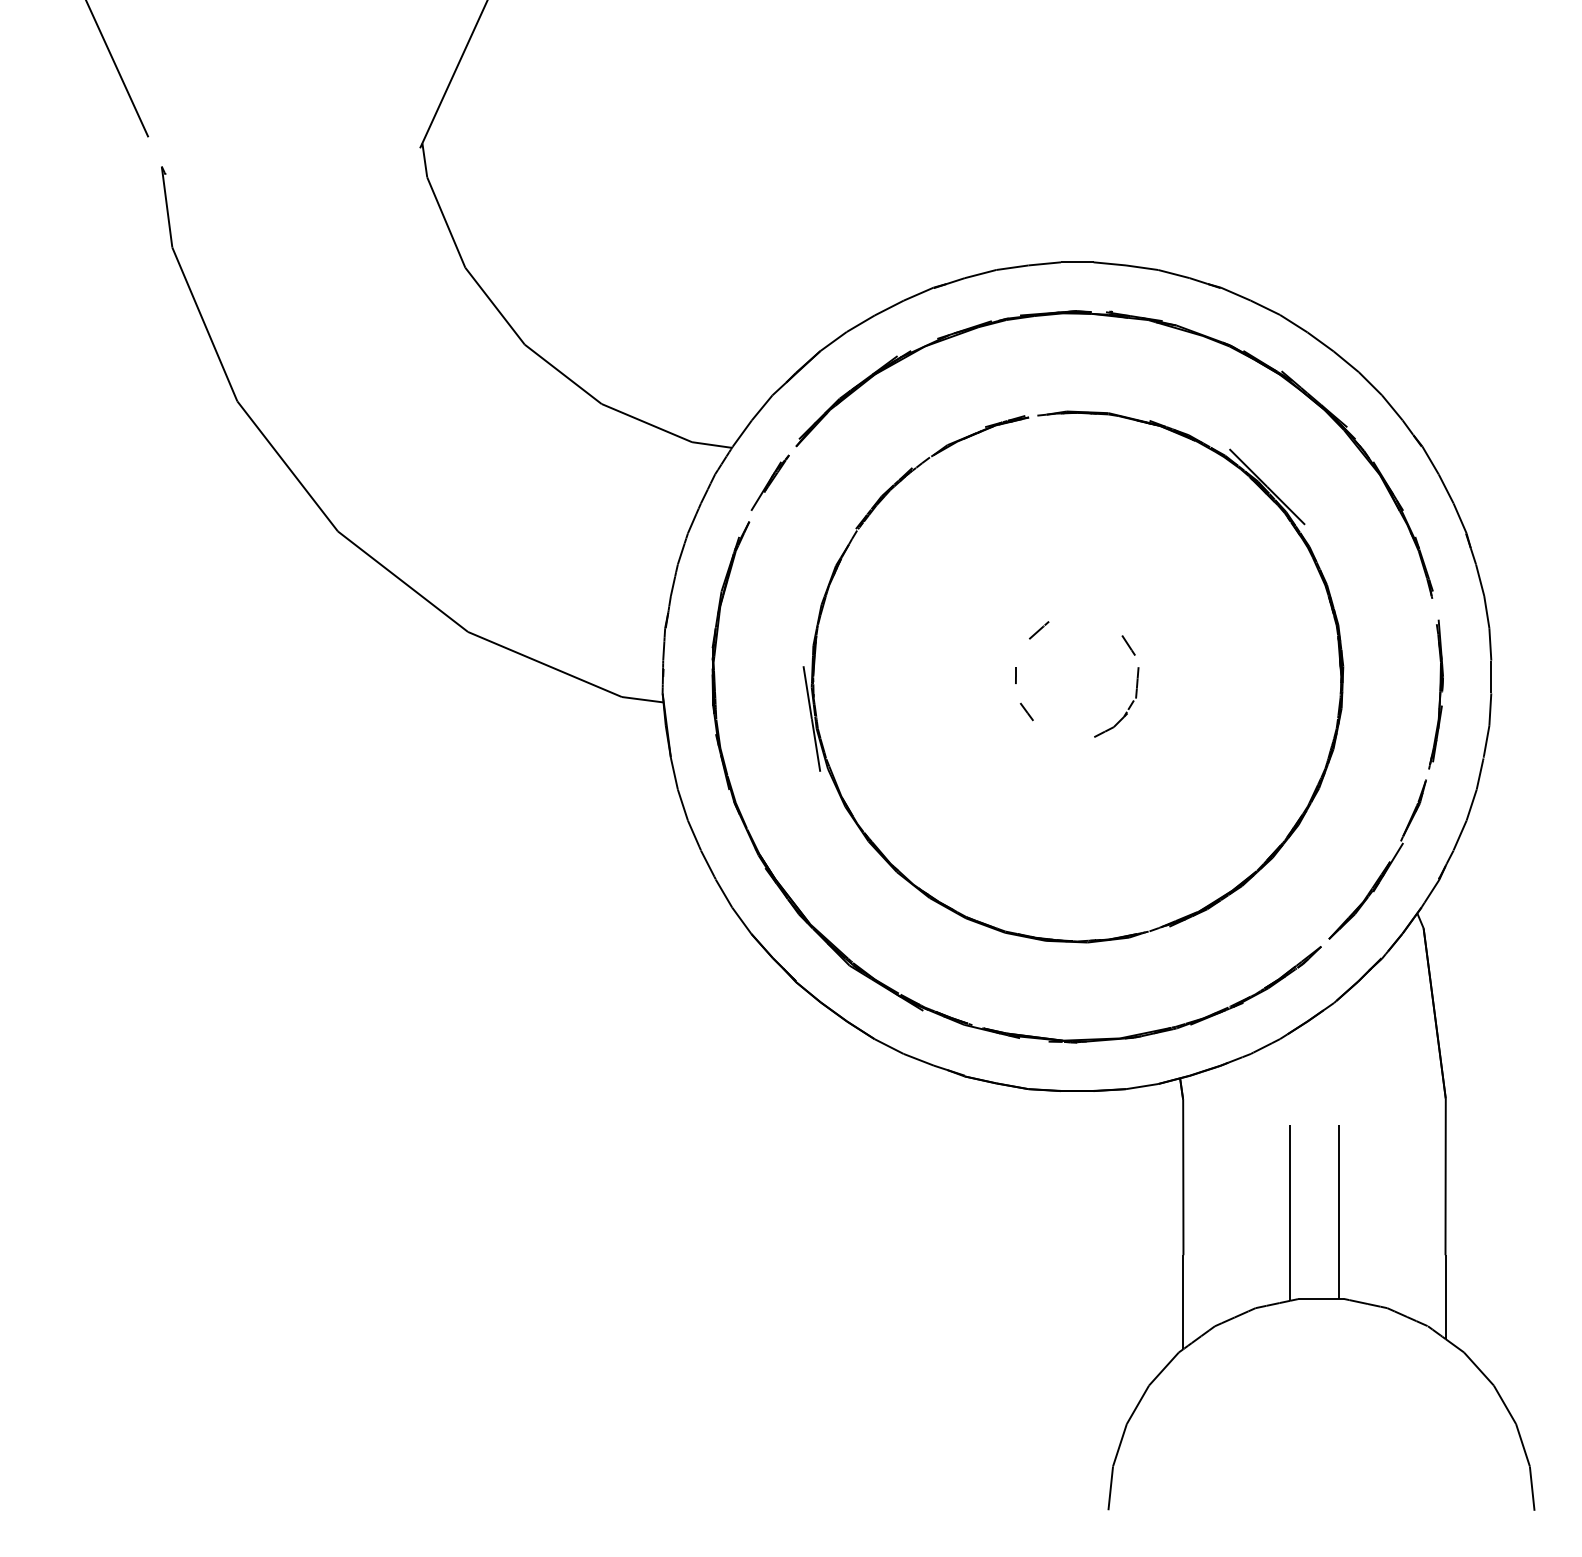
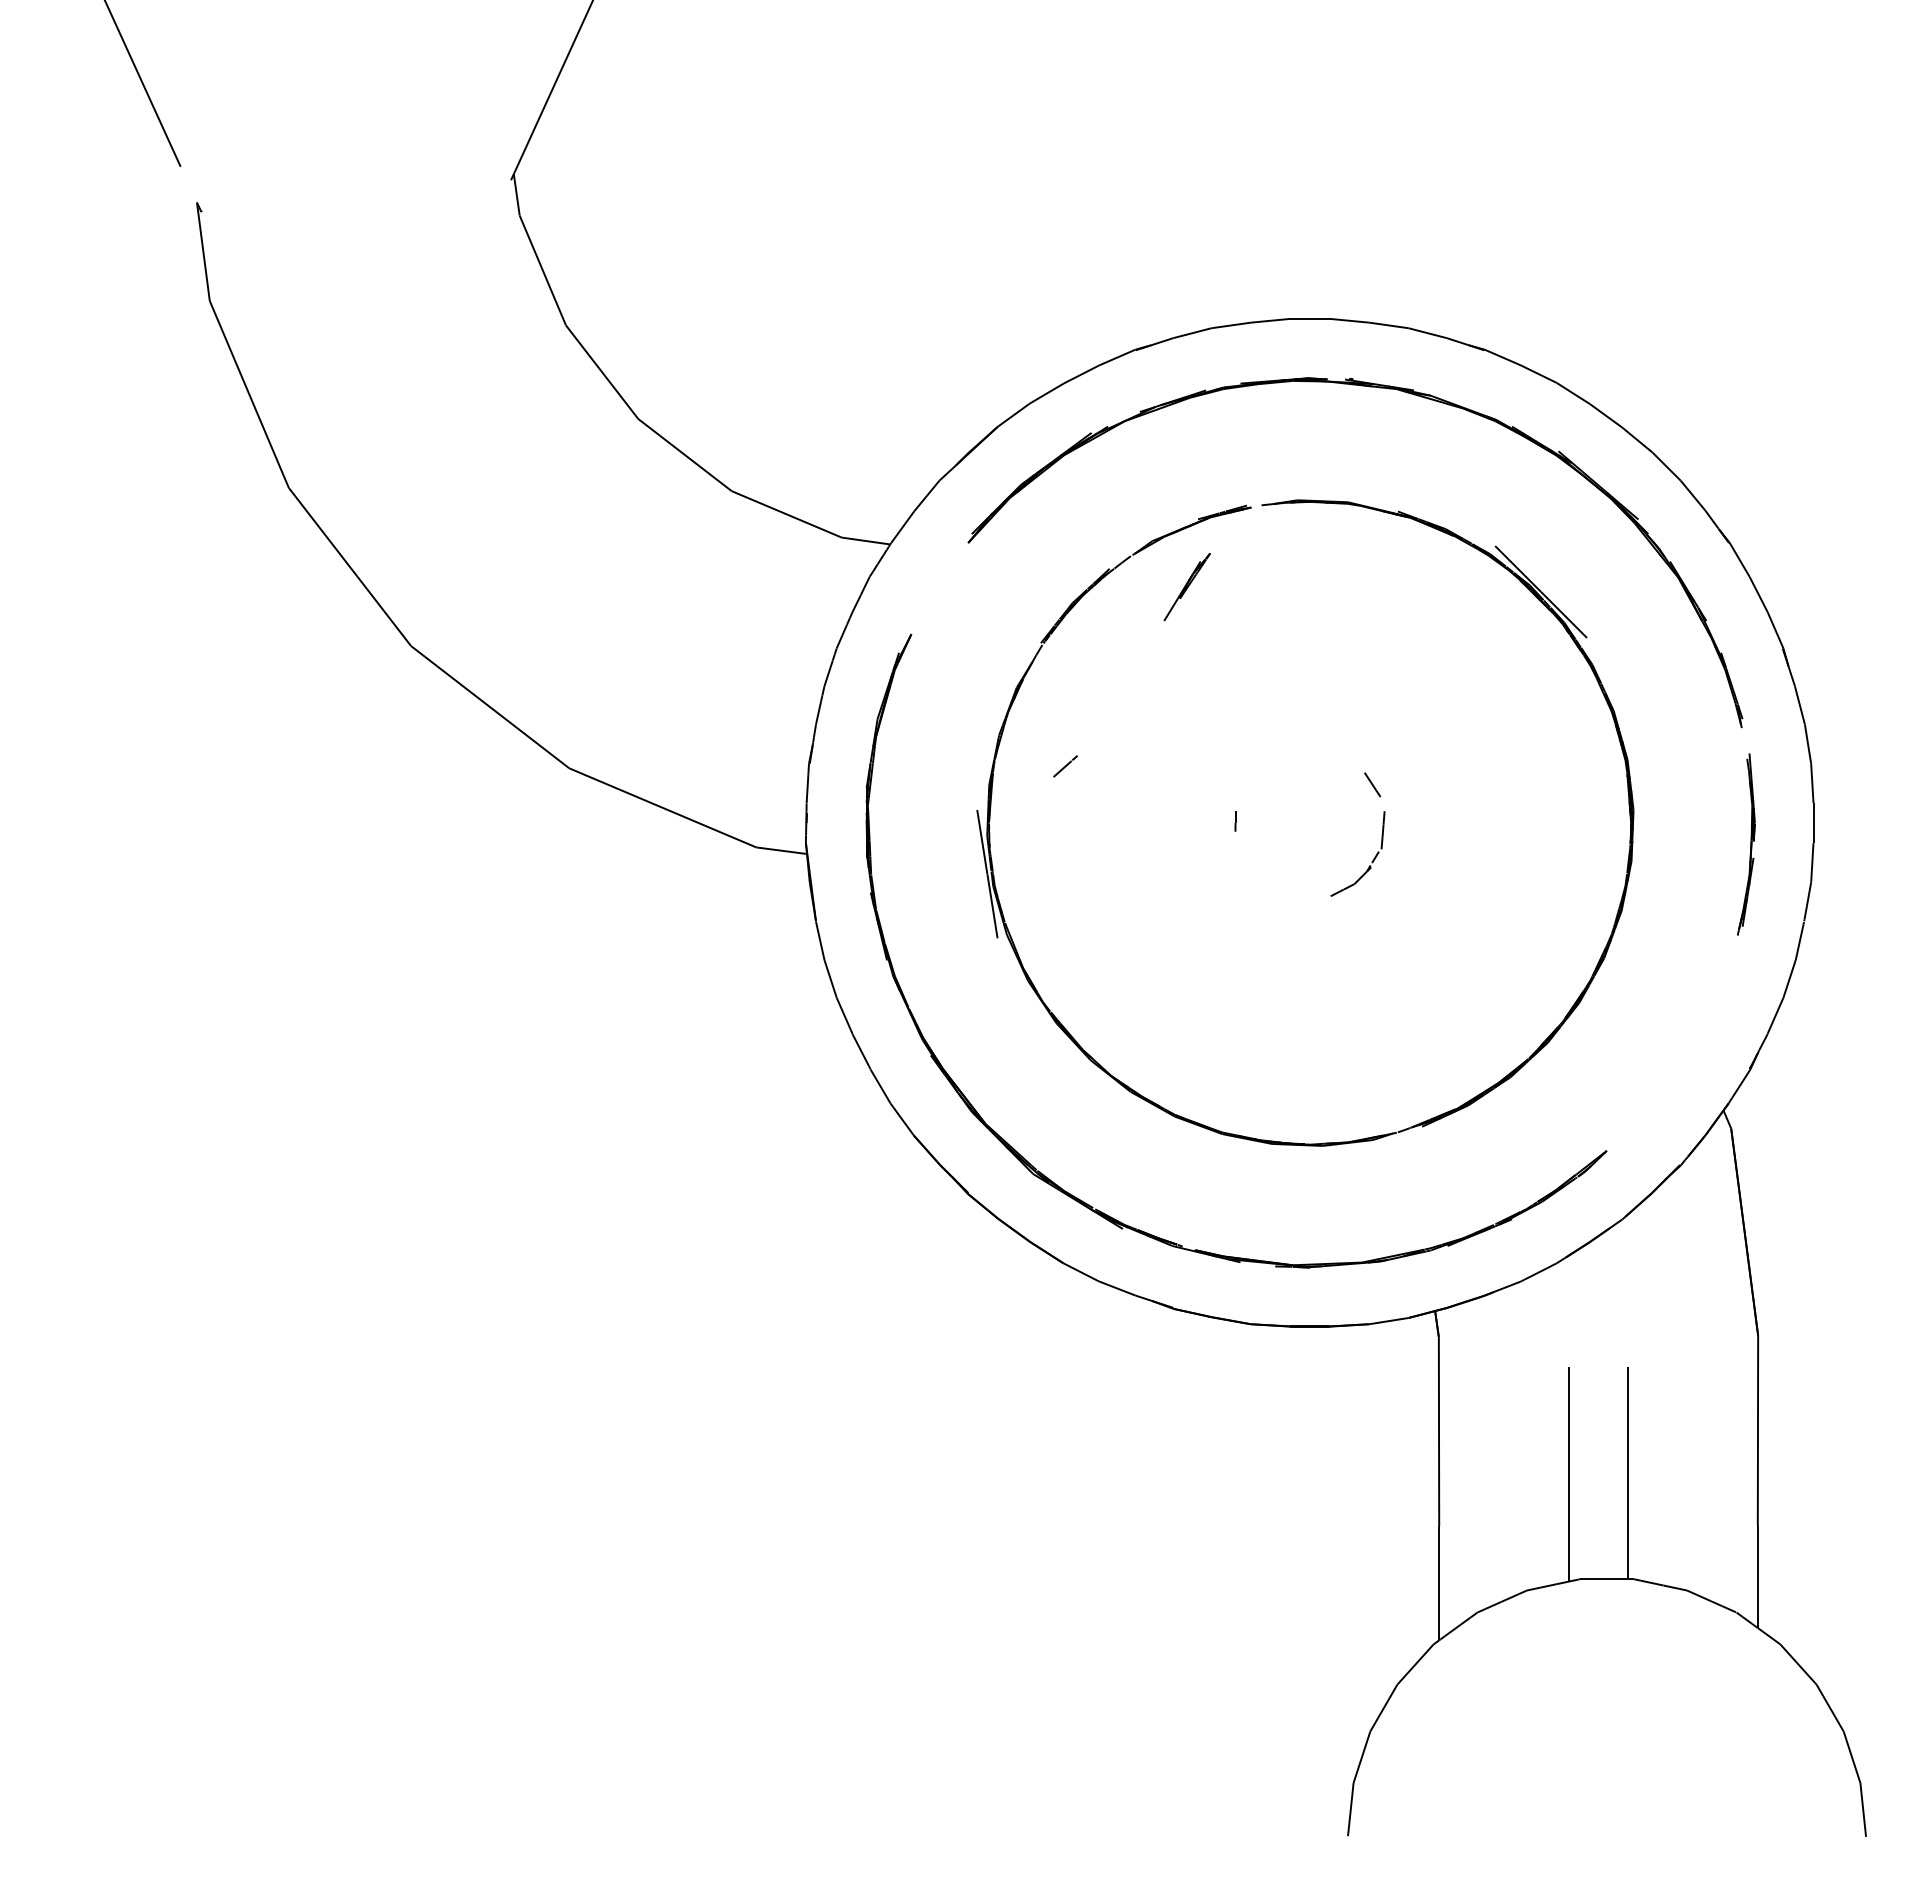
part: (769, 482) -> (1186, 586), moved
line: (1039, 630) -> (1065, 766), moved
line: (1026, 711) -> (1248, 865), removed
part: (1385, 866) -> (1684, 1053), removed

